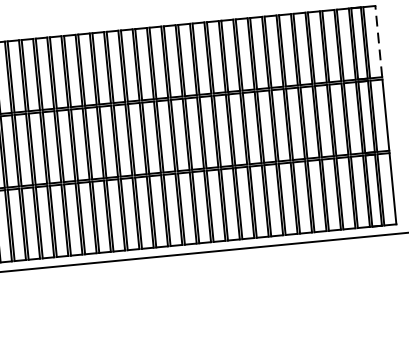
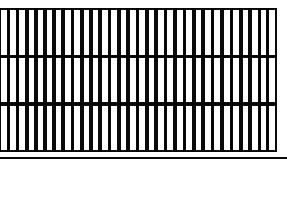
line: (379, 40) -> (276, 31), dashed -> solid

